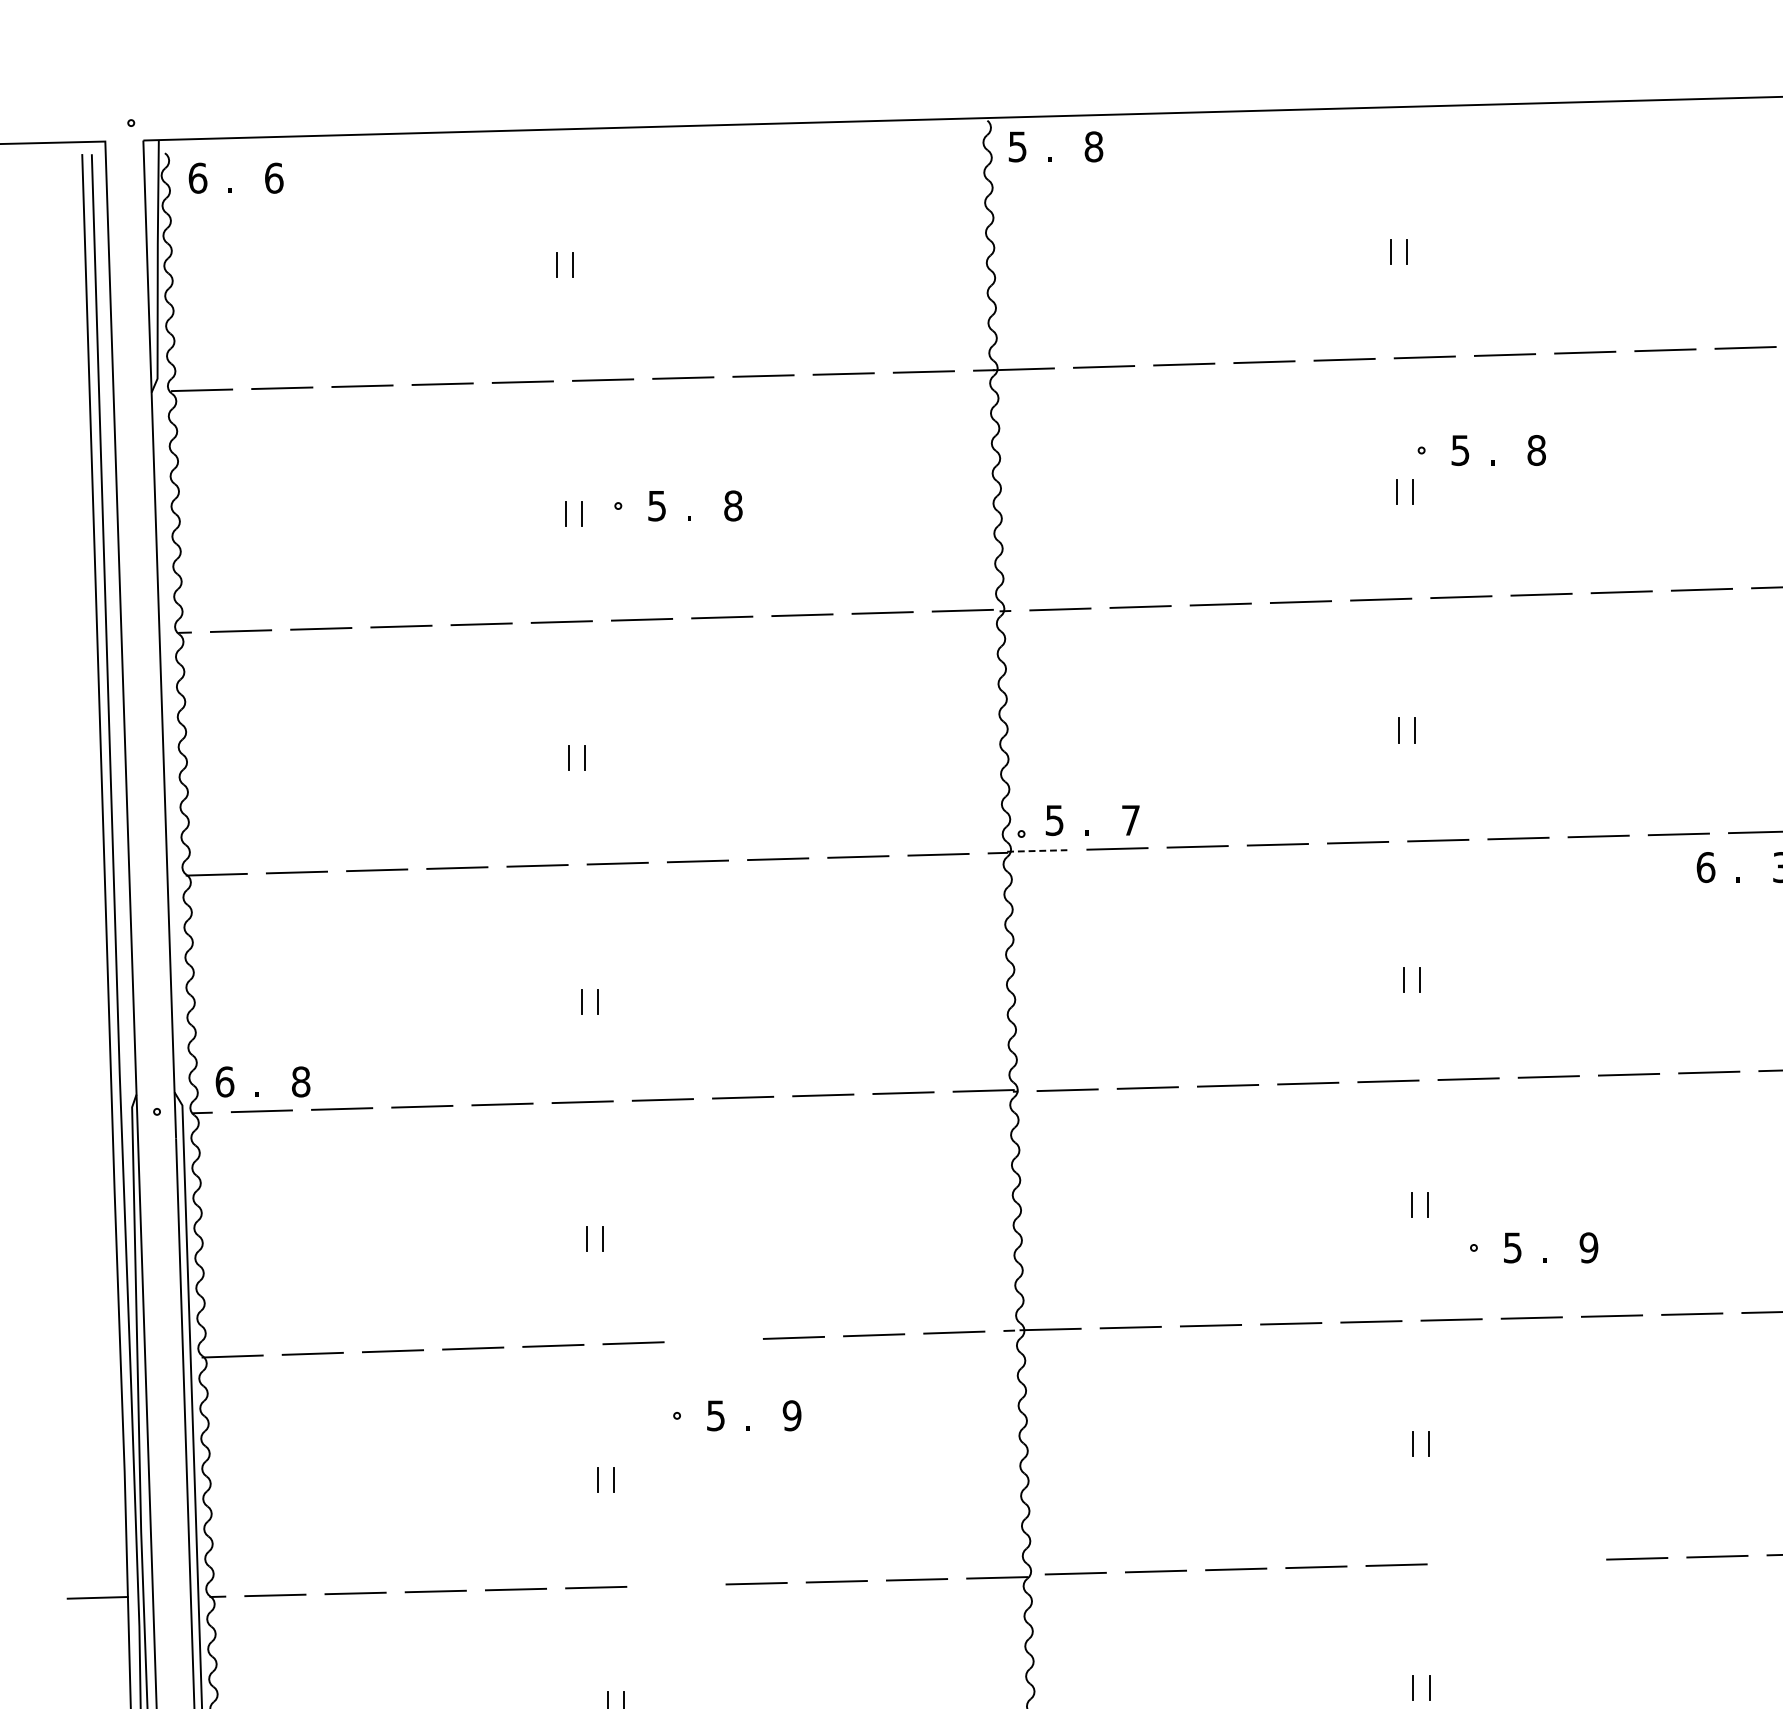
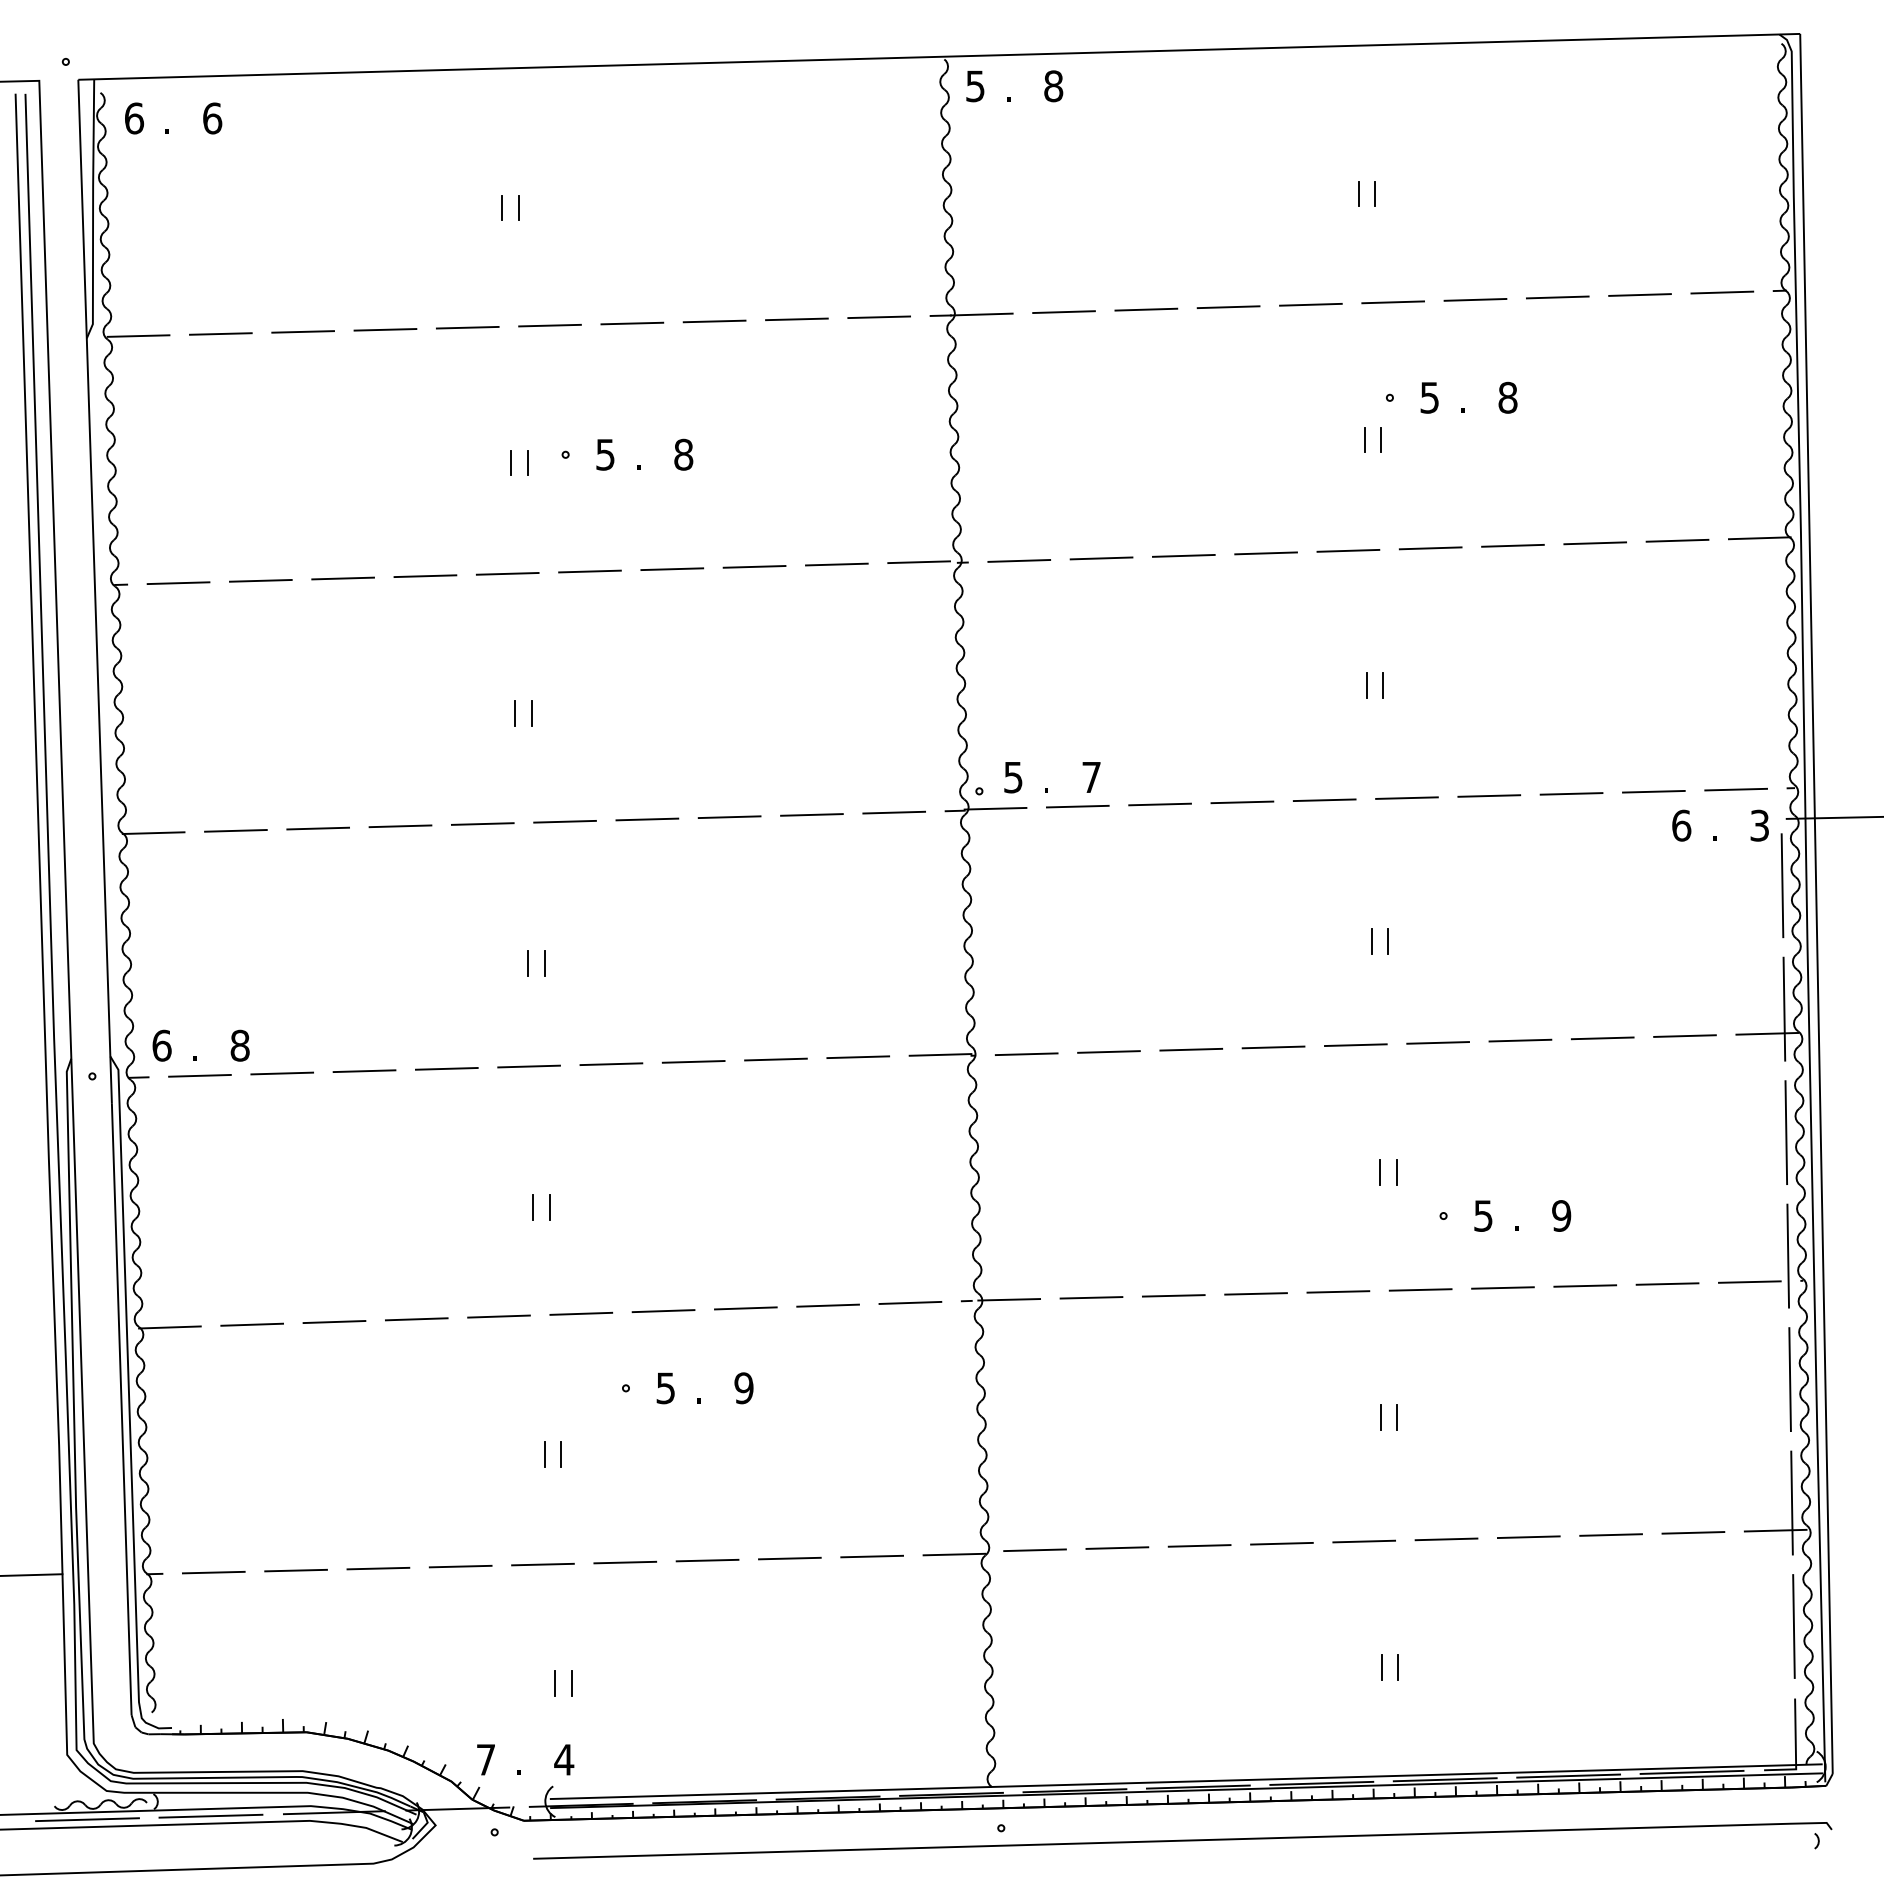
line: (1037, 850) -> (995, 808), dashed -> solid
line: (713, 1340) -> (663, 1311), added
line: (1556, 1560) -> (1528, 1536), added
line: (1476, 1563) -> (1446, 1539), added
line: (676, 1585) -> (625, 1562), added

